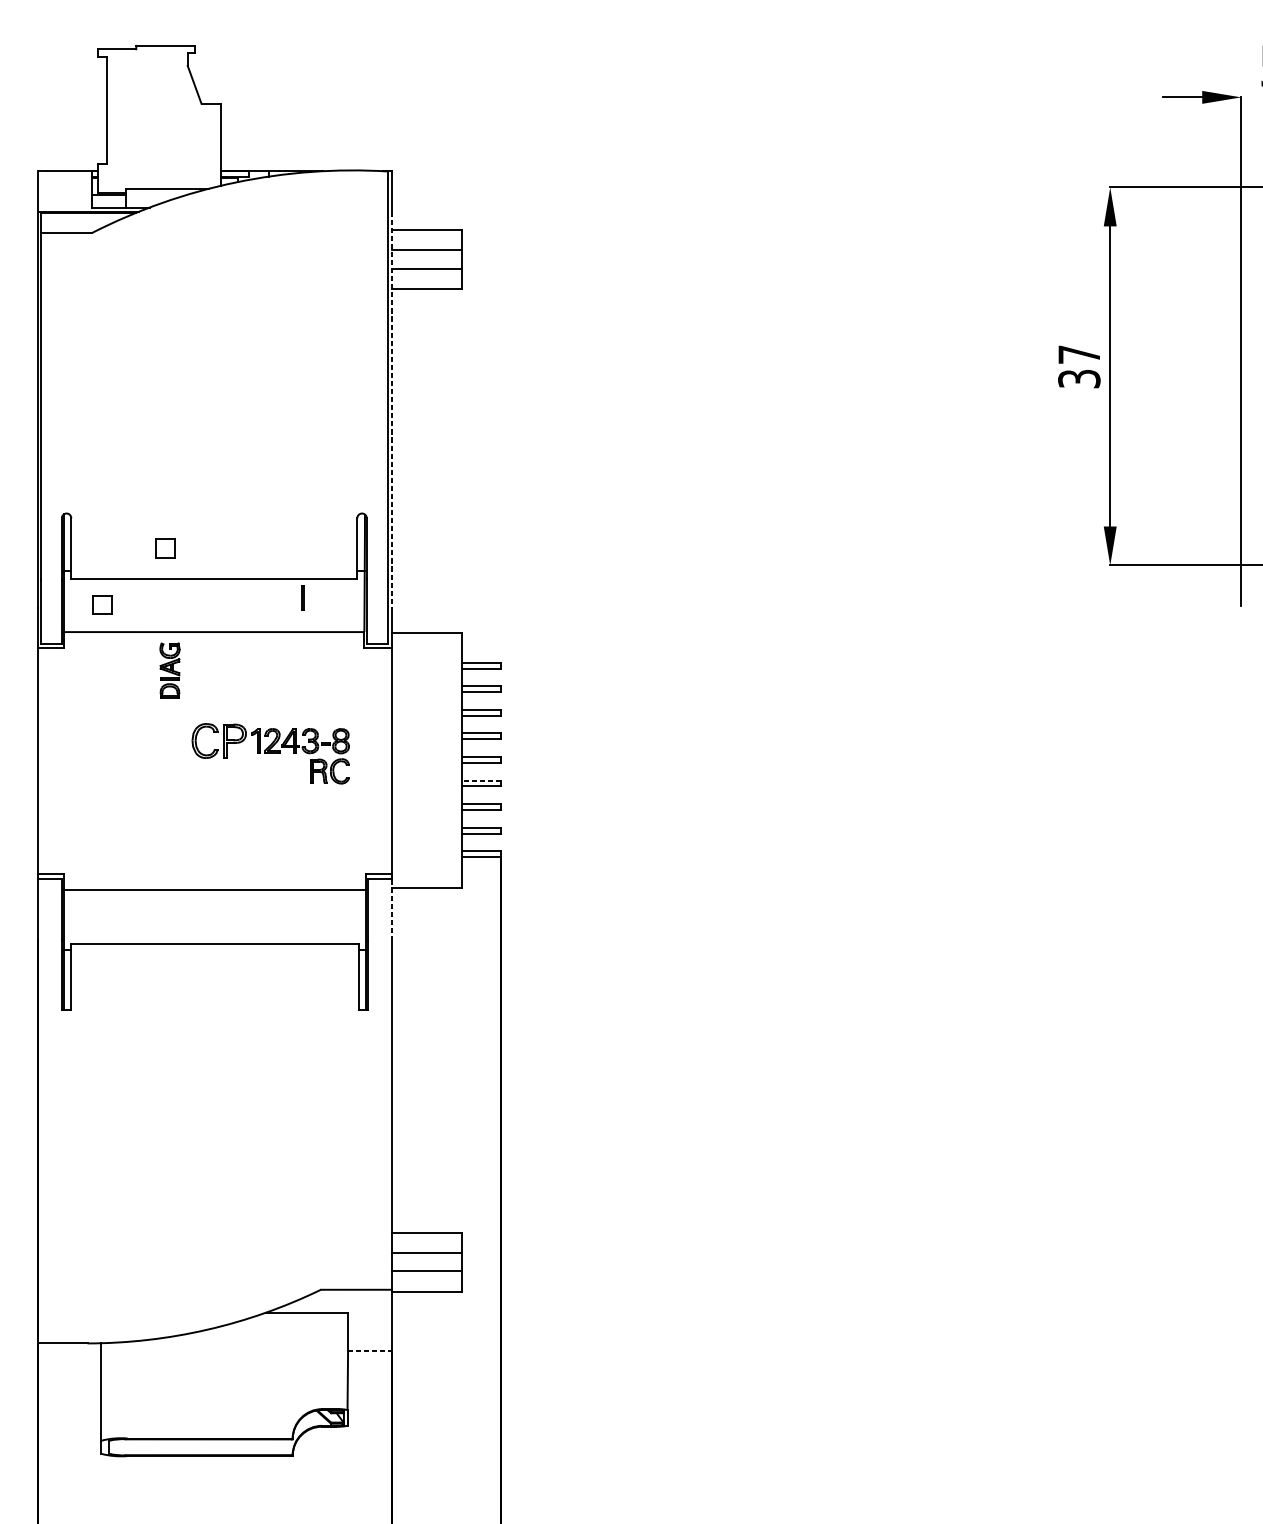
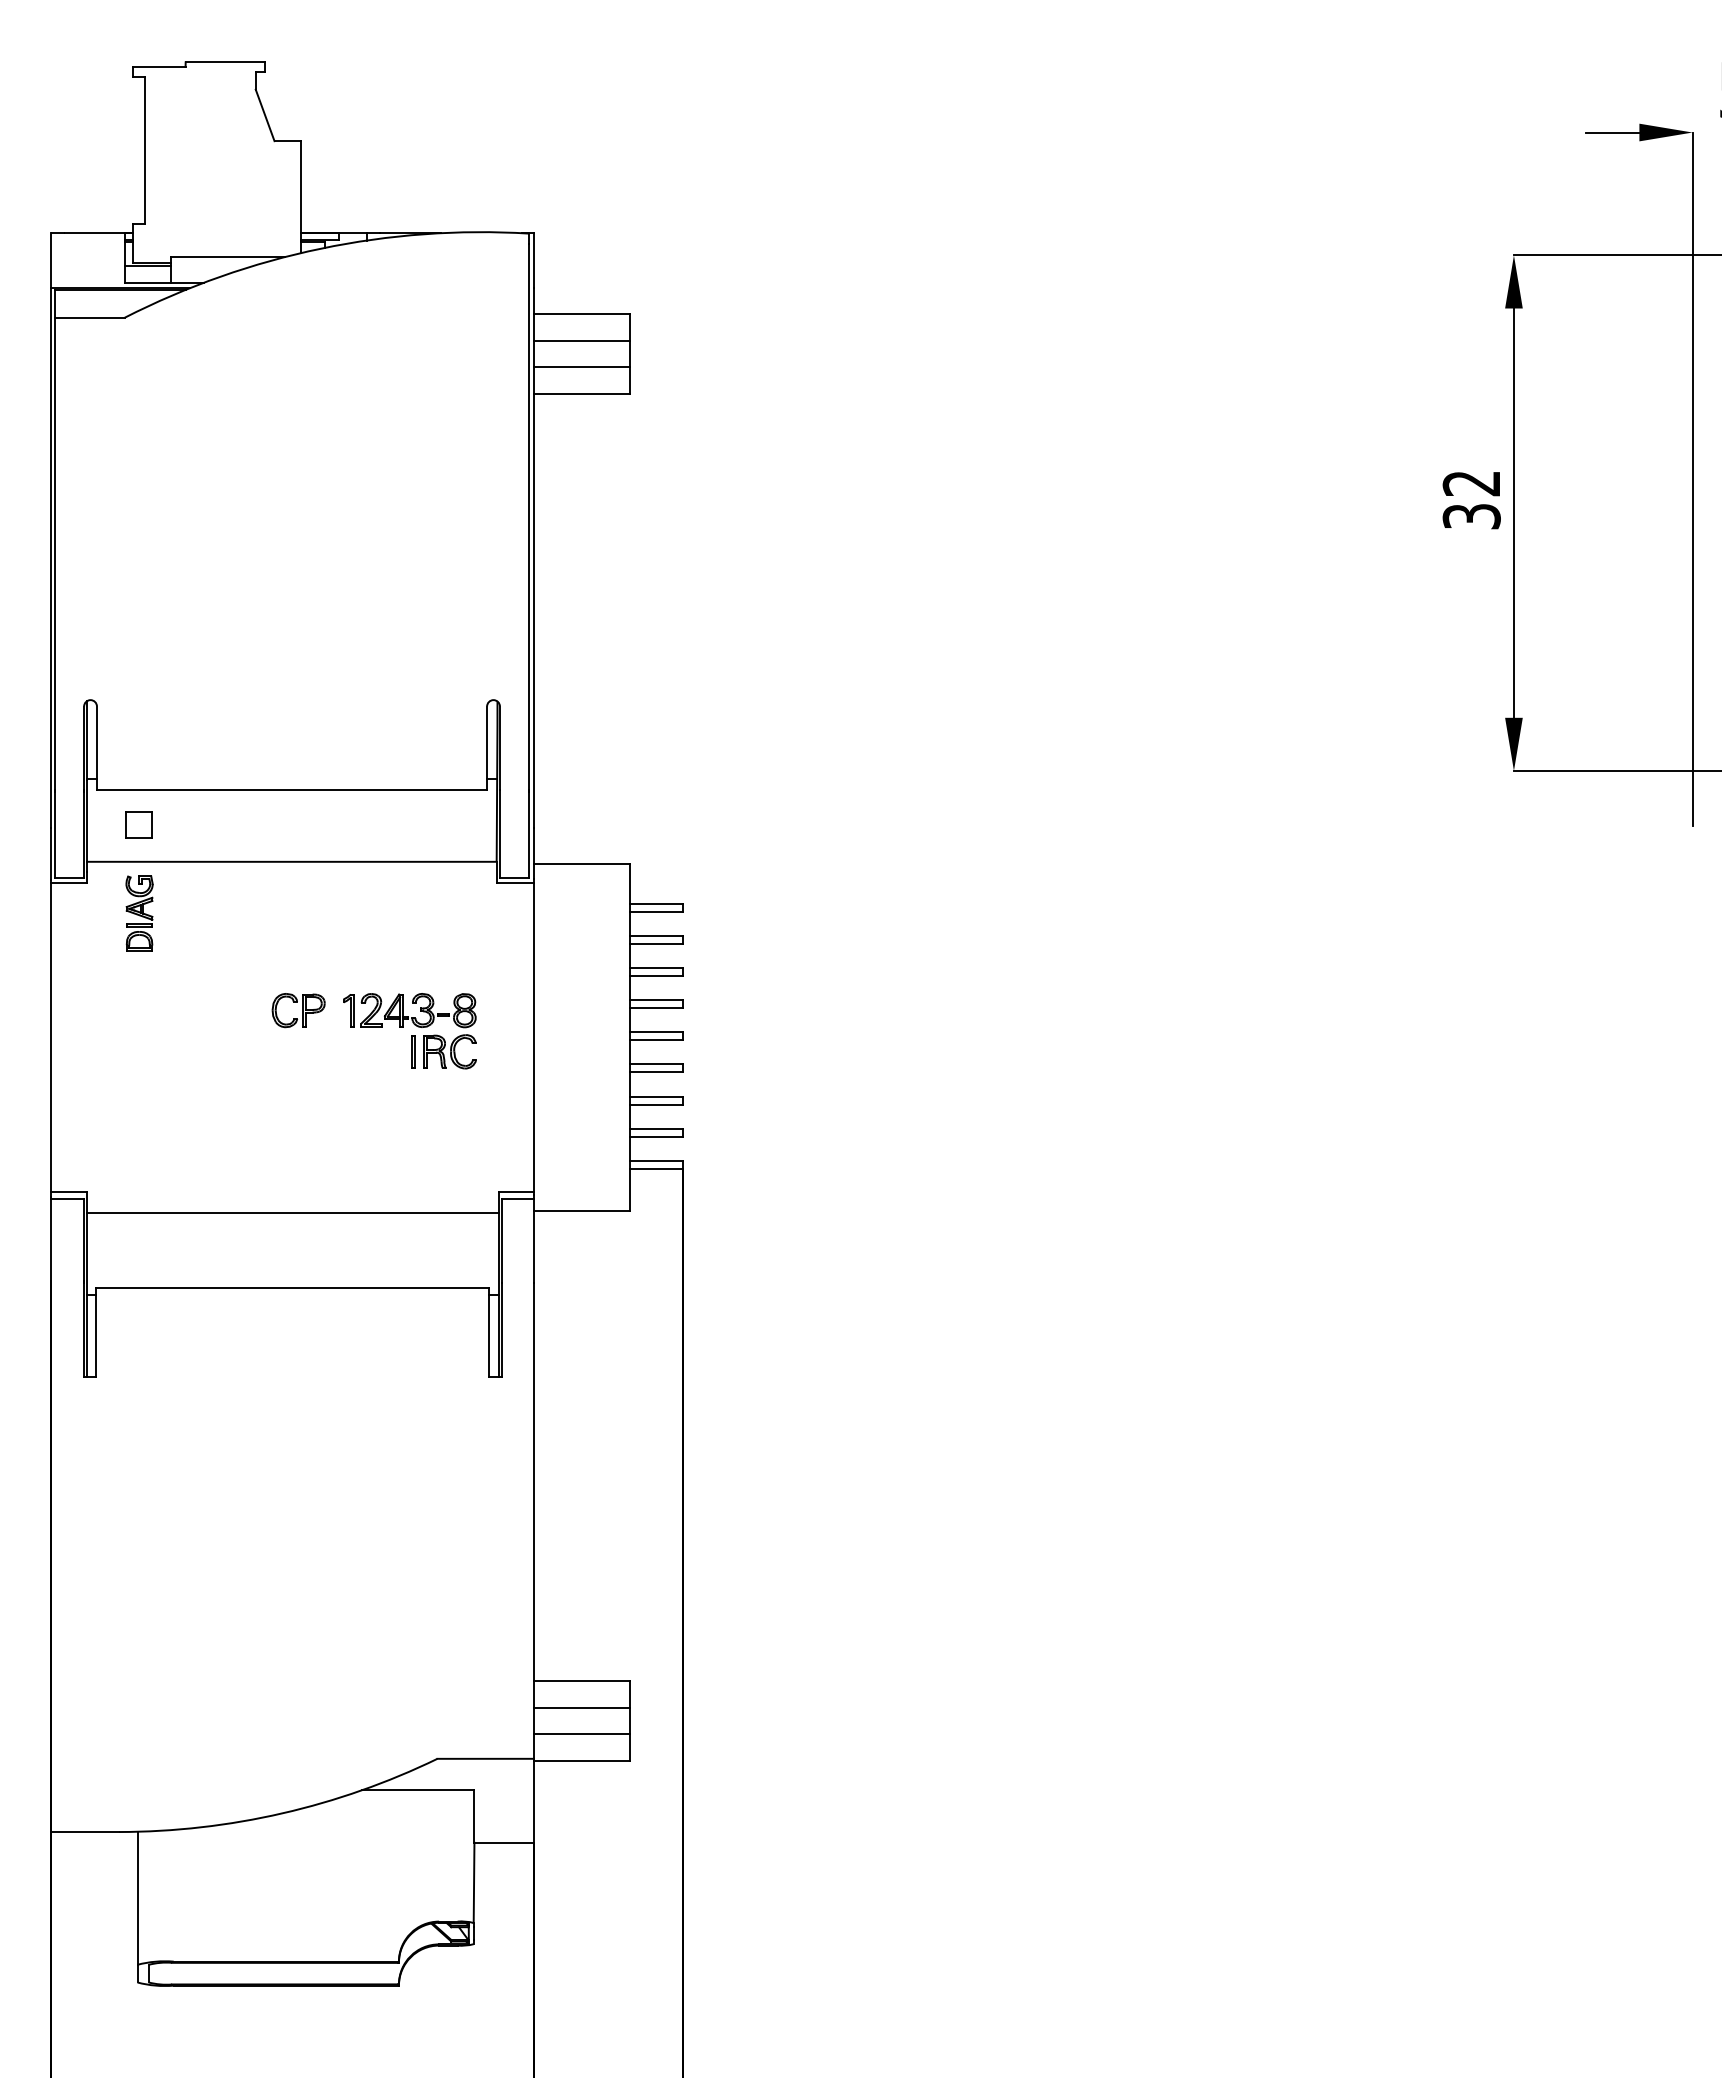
text: (1078, 354) -> (1470, 483), 37 -> 32
line: (391, 409) -> (533, 558), dashed -> solid
part: (164, 548) -> (224, 747), removed
line: (302, 597) -> (412, 1051), moved
part: (169, 670) -> (139, 913), moved
part: (219, 741) -> (298, 1010), size x0.71
line: (481, 780) -> (656, 1064), dashed -> solid
line: (391, 910) -> (533, 1241), dashed -> solid
line: (370, 1351) -> (504, 1842), dashed -> solid

